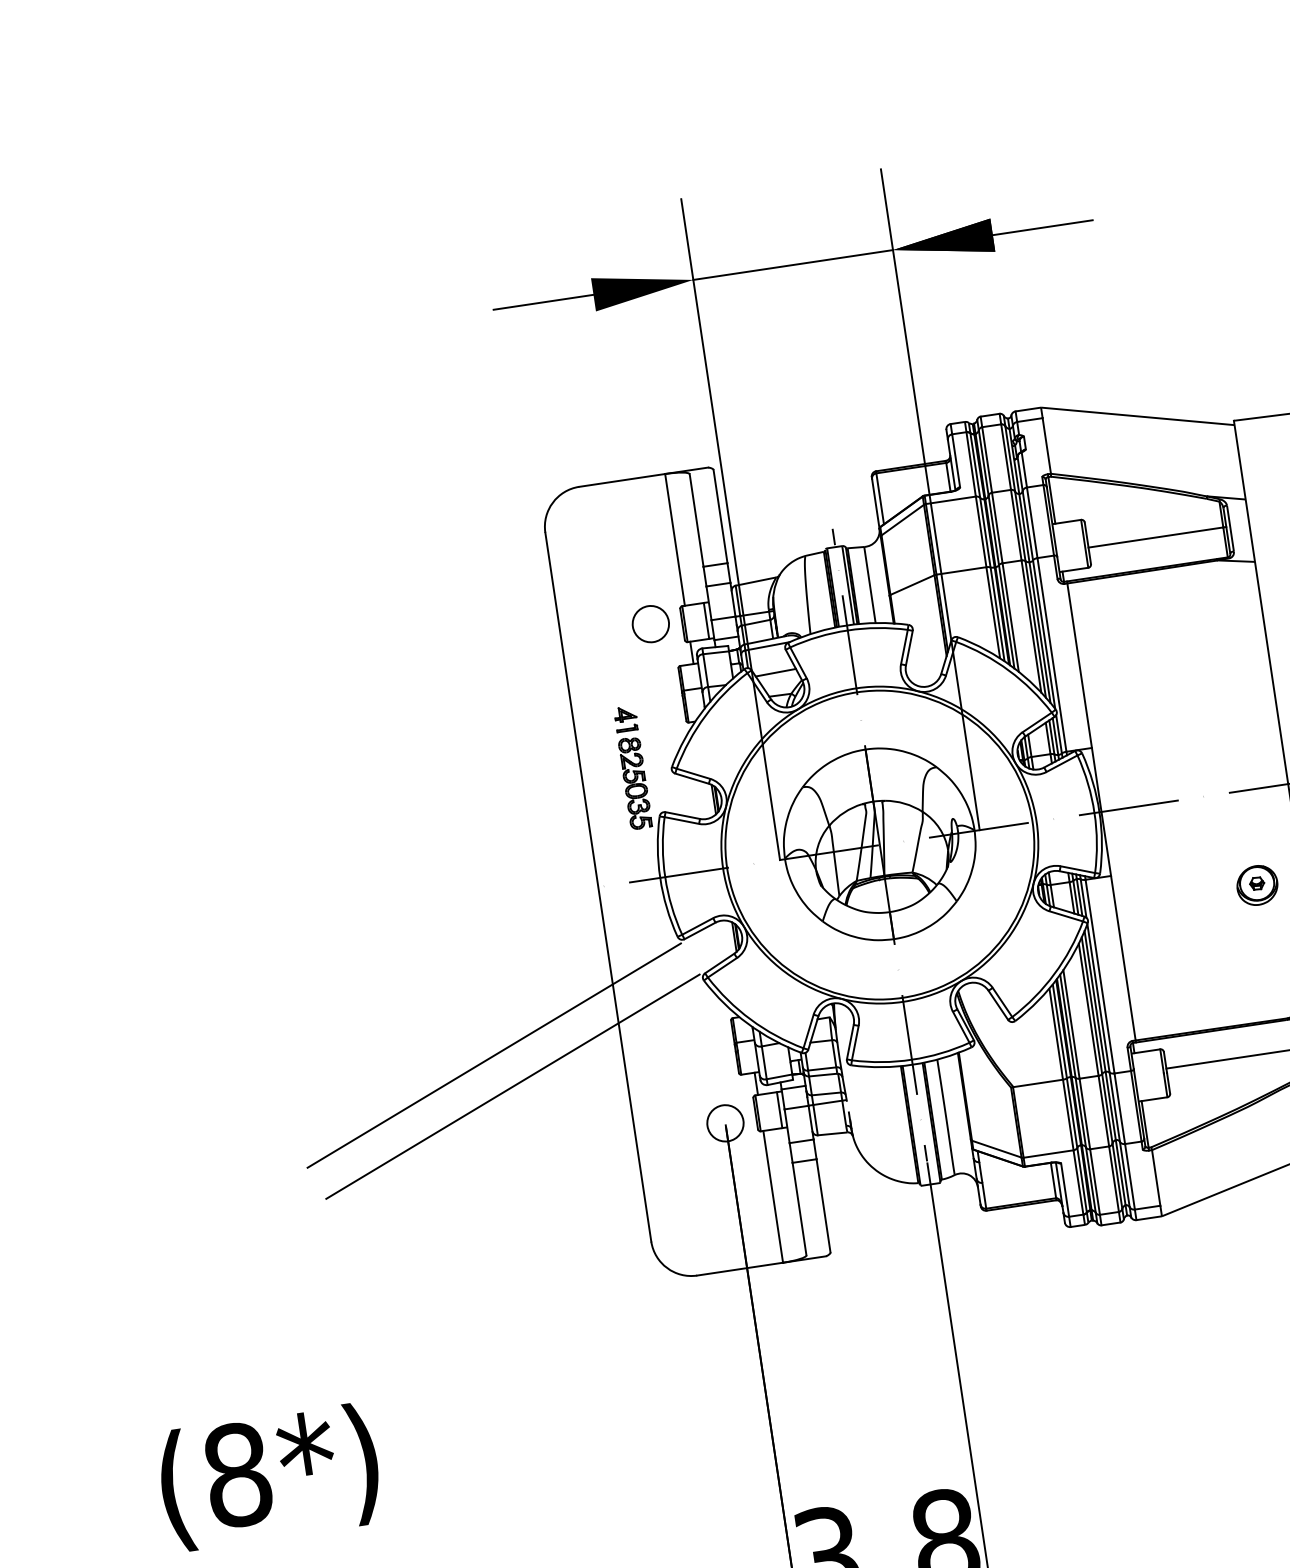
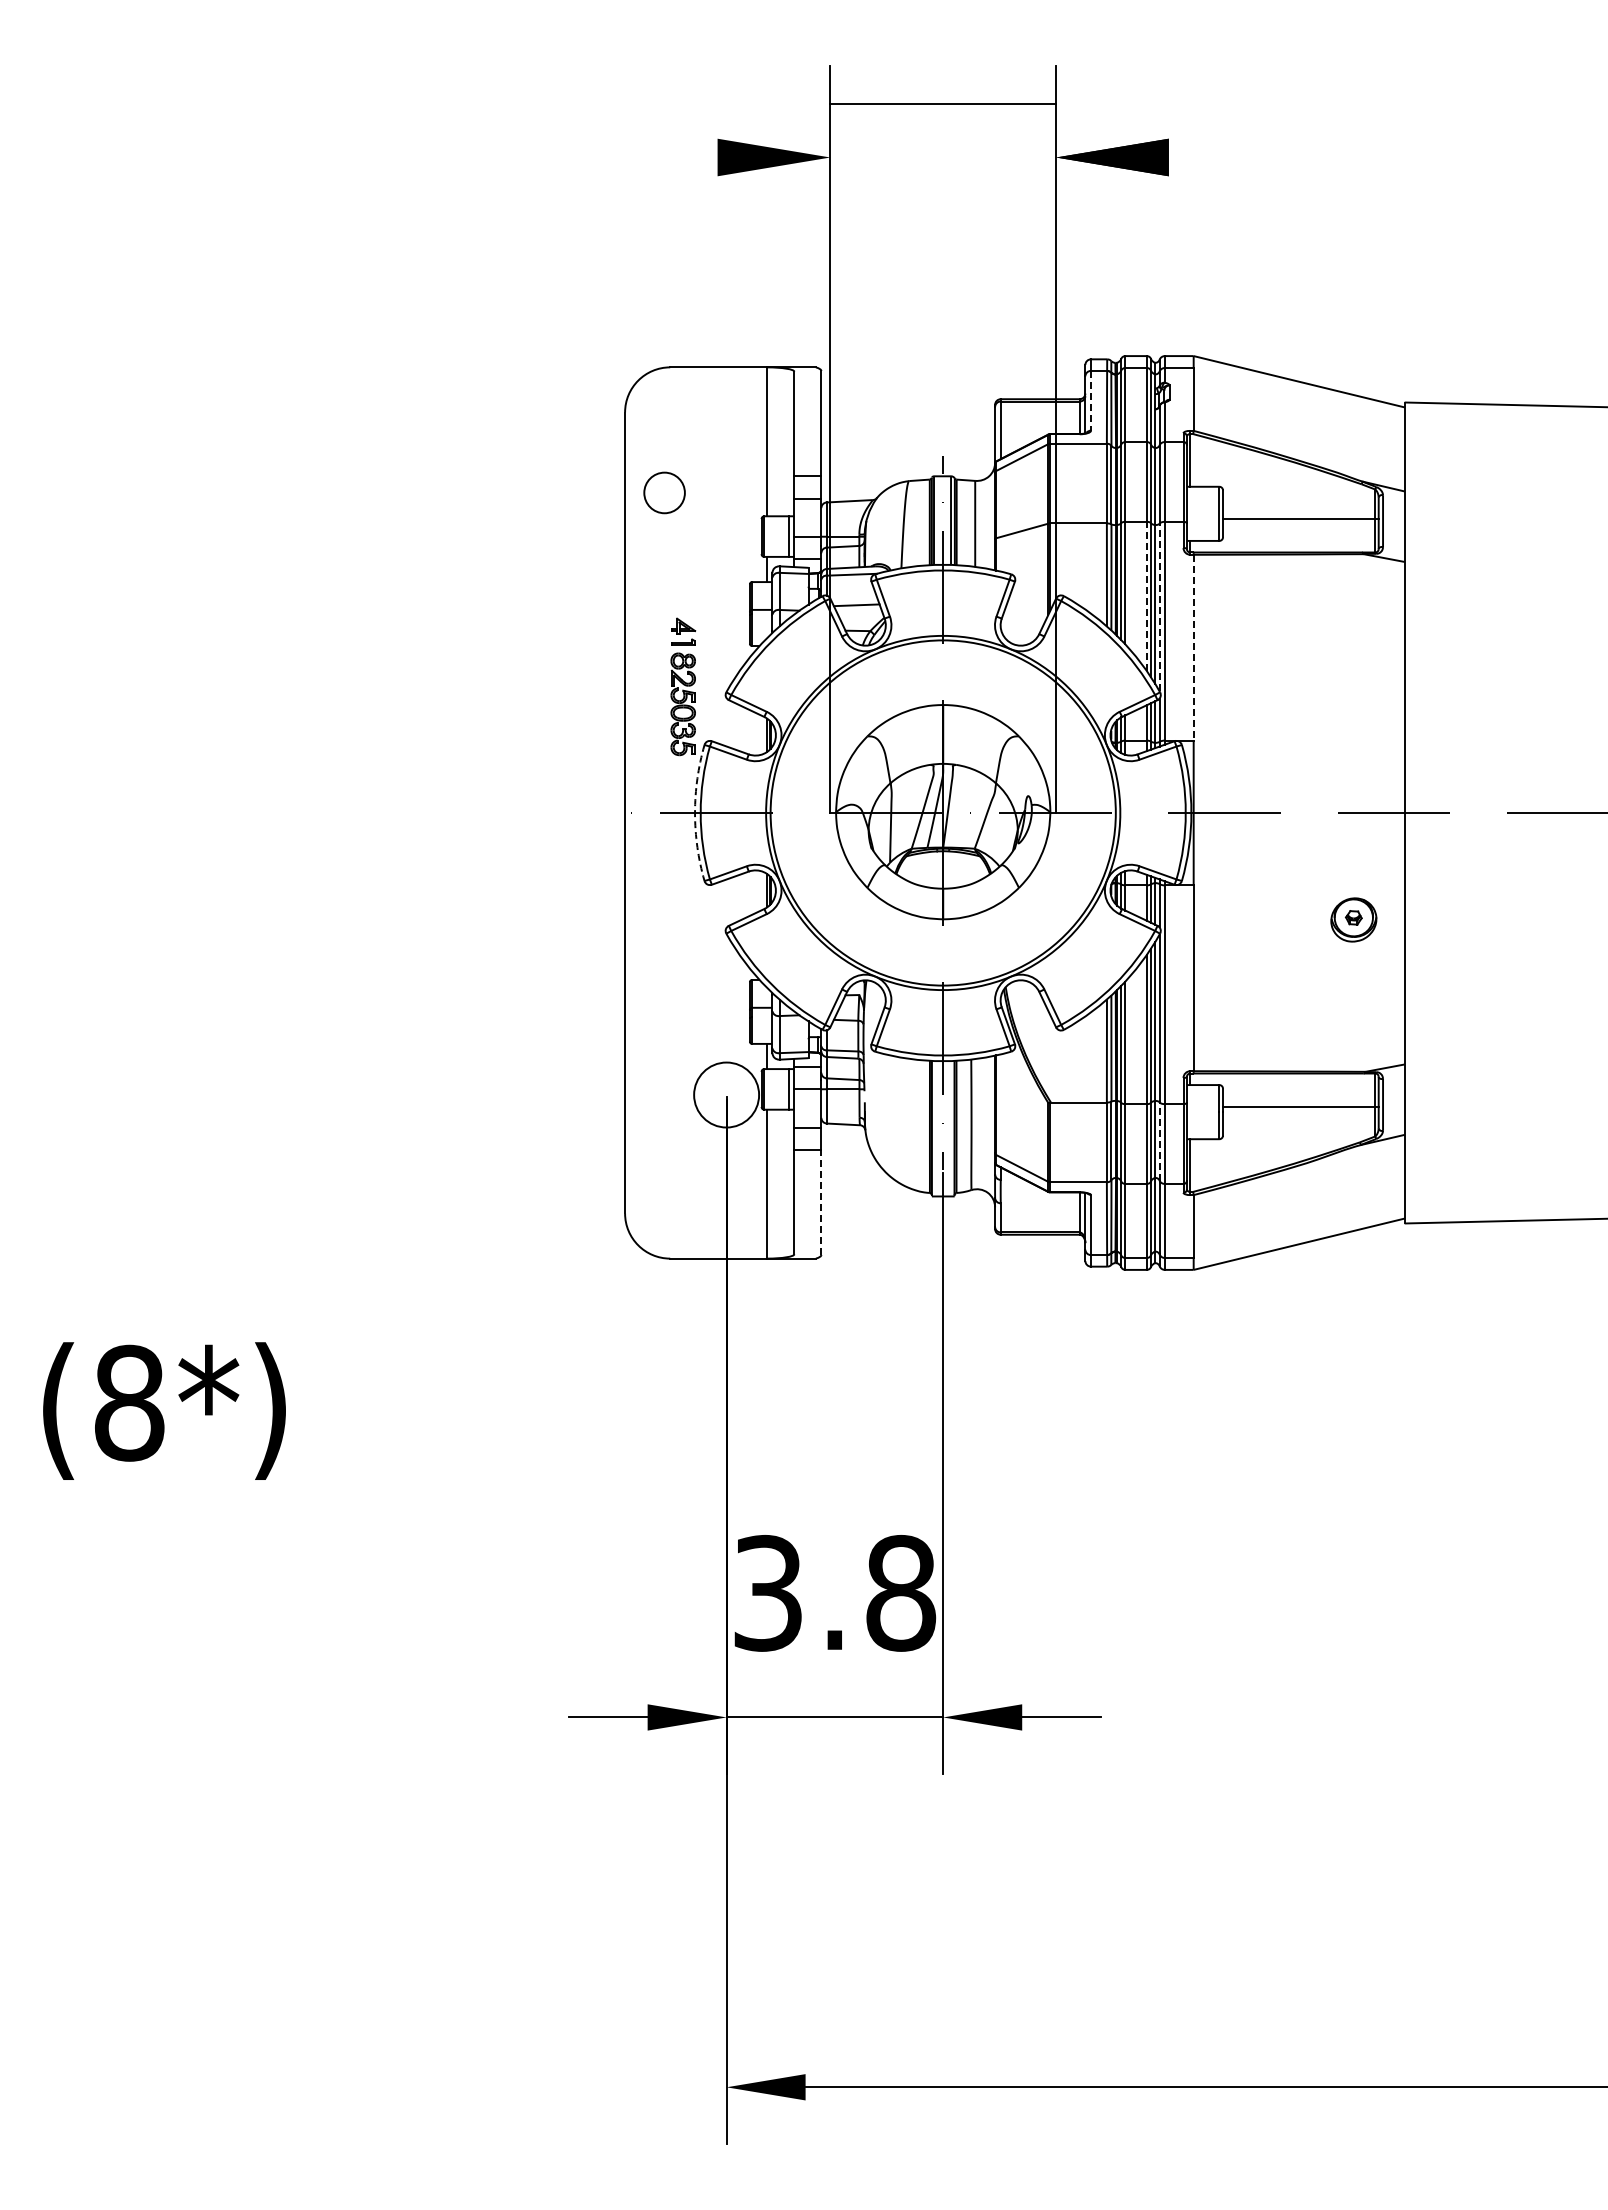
line: (1042, 227) -> (1224, 157), removed
line: (793, 264) -> (943, 103), moved
line: (542, 302) -> (660, 157), removed
line: (956, 460) -> (1091, 400), solid -> dashed
circle: (650, 623) -> (664, 492), moved
line: (1031, 626) -> (1146, 596), solid -> dashed
line: (1044, 634) -> (1159, 607), solid -> dashed
line: (1079, 665) -> (1193, 647), solid -> dashed
arc: (660, 878) -> (695, 813), solid -> dashed
line: (494, 1055) -> (482, 981), removed
line: (512, 1086) -> (497, 1019), removed
line: (1114, 1106) -> (1159, 1140), solid -> dashed
circle: (725, 1122) -> (726, 1094), size x1.6
line: (823, 1205) -> (821, 1202), solid -> dashed

